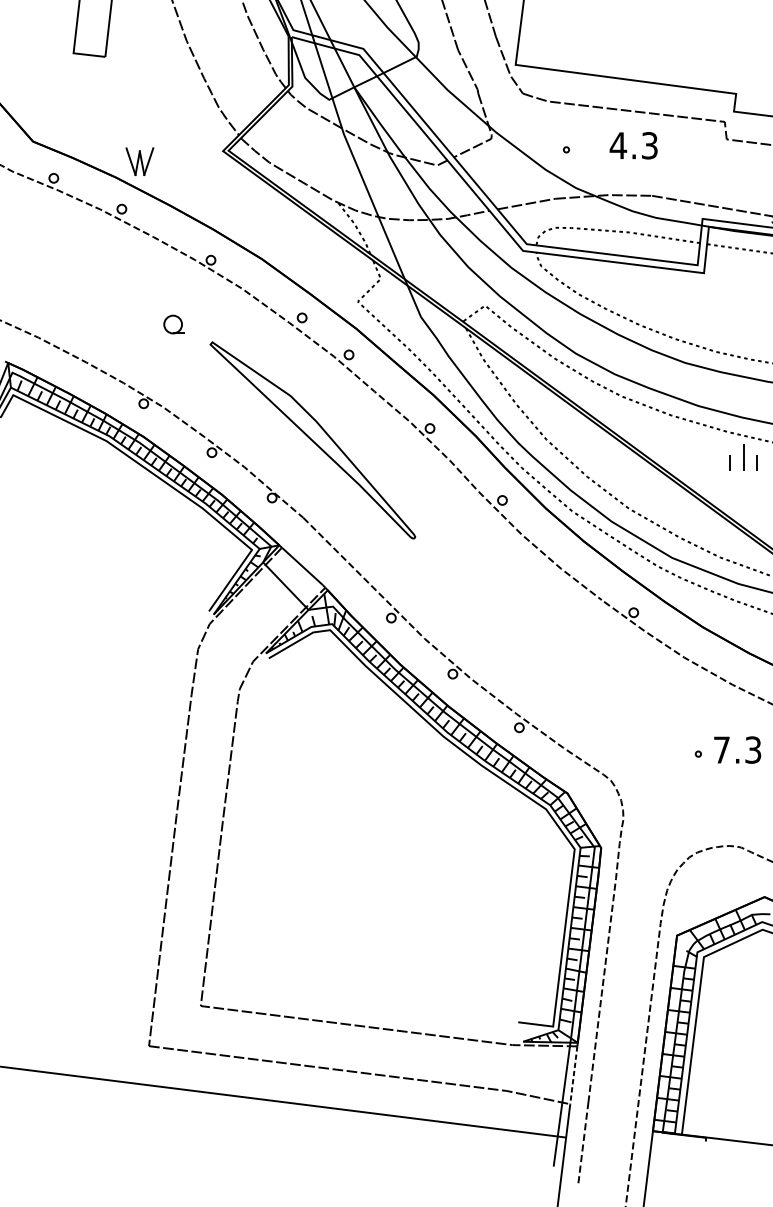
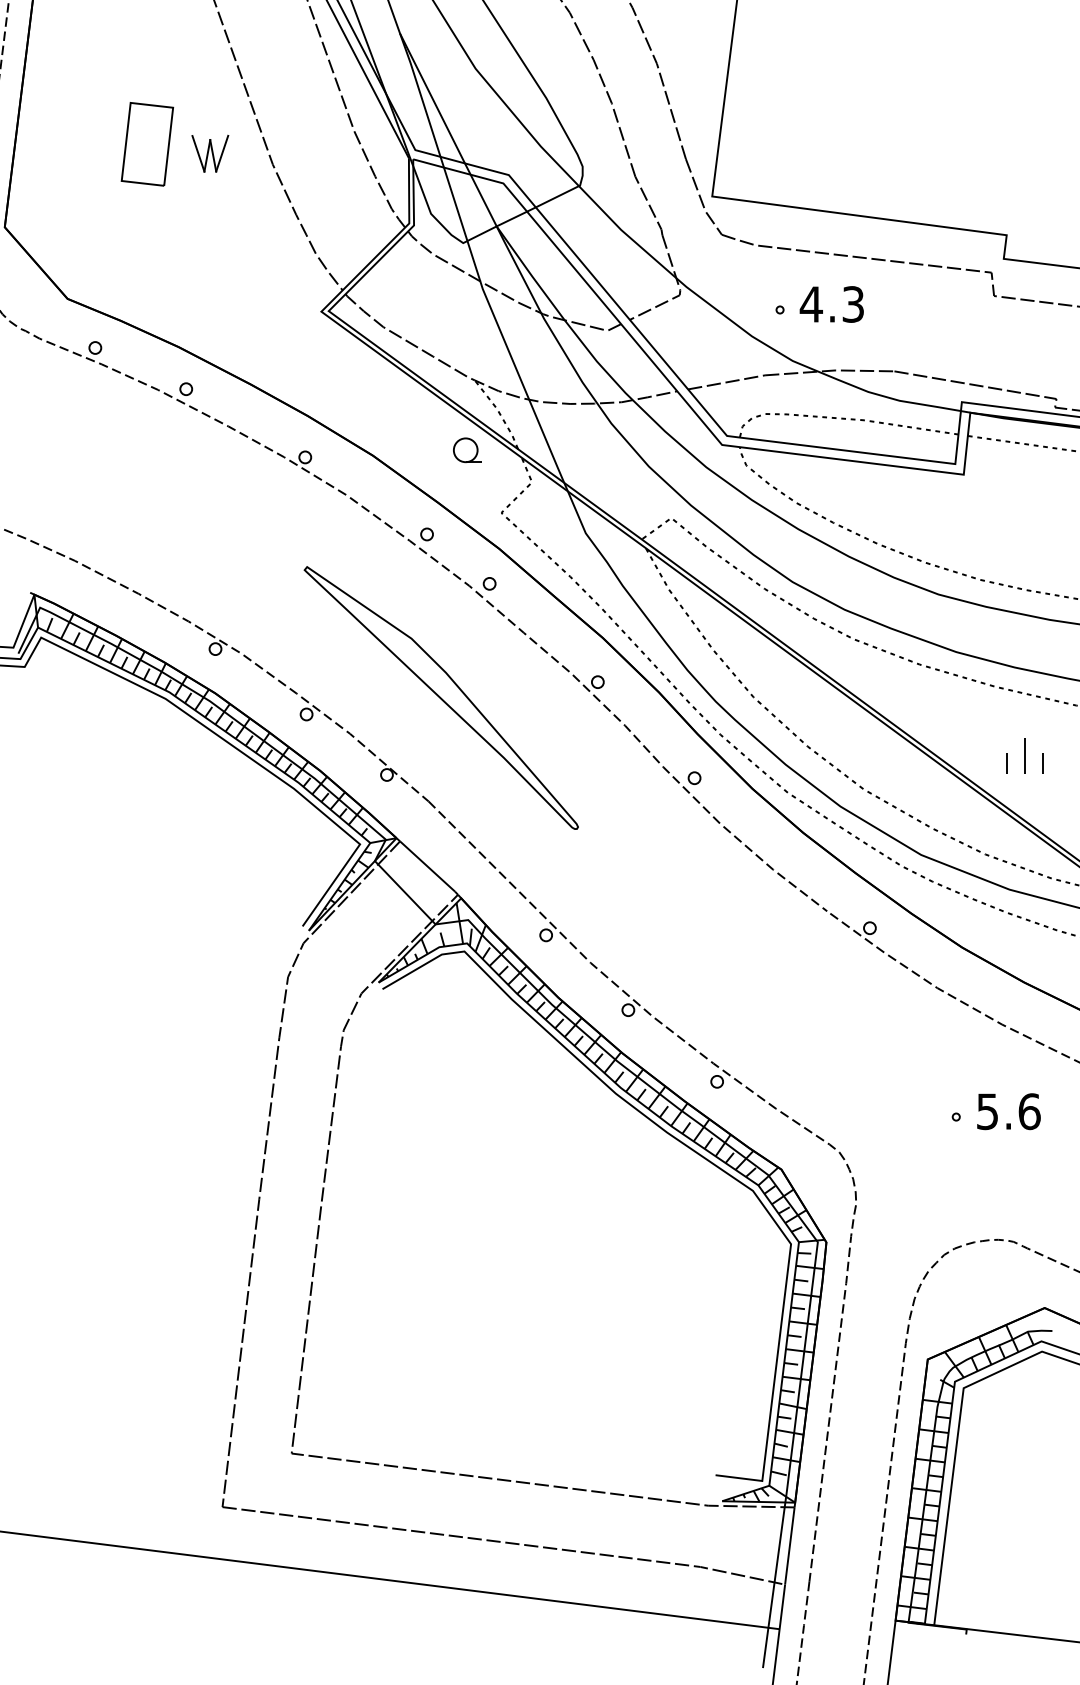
text: (633, 145) -> (831, 304), moved
part: (140, 161) -> (210, 153), moved
part: (174, 324) -> (467, 450), moved
part: (743, 457) -> (1024, 755), moved
text: (737, 749) -> (1008, 1111), 7.3 -> 5.6
line: (573, 1075) -> (789, 1546), dashed -> solid

